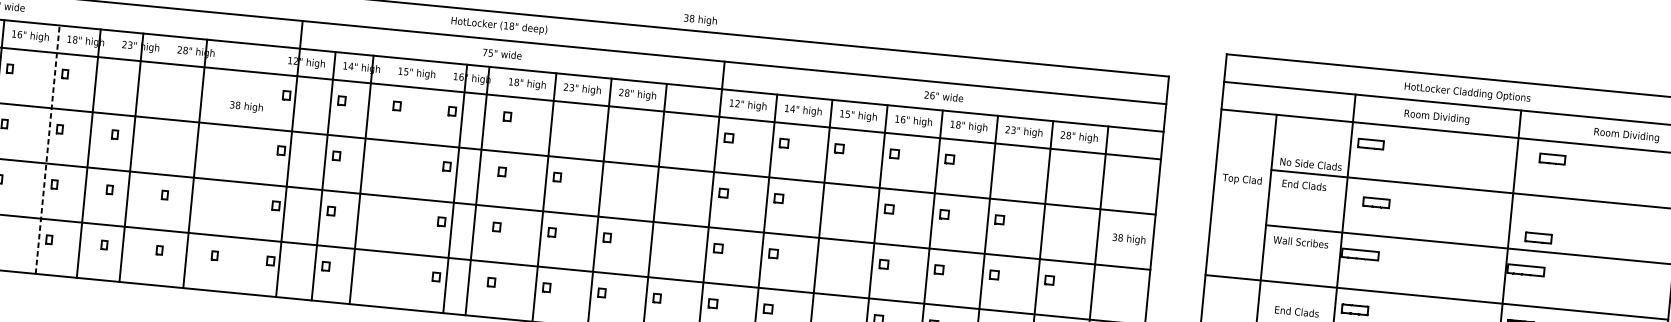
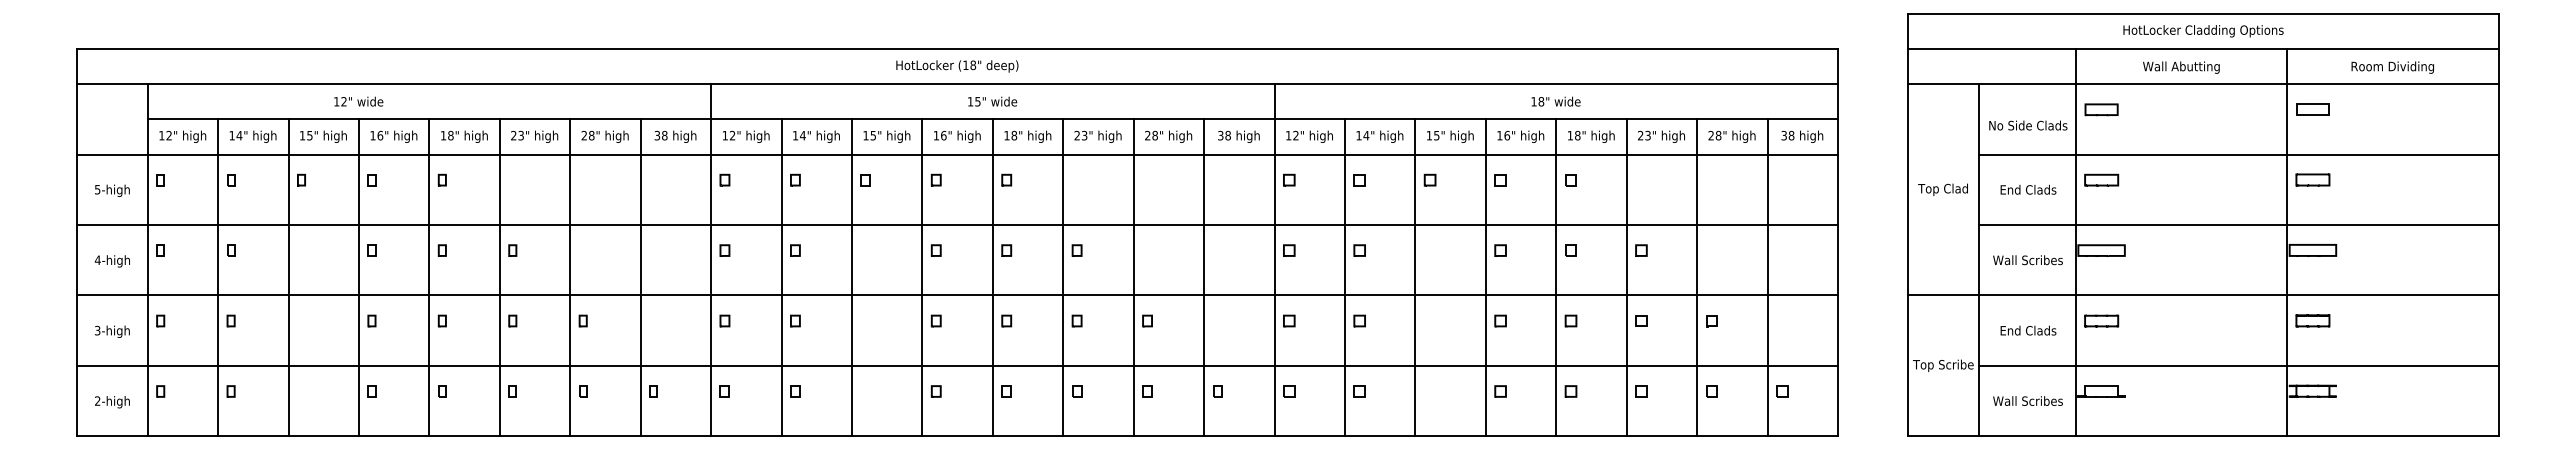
text: (700, 20) -> (1238, 136), moved
text: (499, 26) -> (957, 66), moved
text: (485, 52) -> (970, 101), 75" -> 15"
text: (1467, 93) -> (2203, 31), moved
text: (929, 95) -> (1537, 101), 26" -> 18"
text: (246, 106) -> (675, 136), moved
text: (1436, 117) -> (2181, 67), Room Dividing -> Wall Abutting
text: (1626, 135) -> (2392, 67), moved
line: (47, 149) -> (429, 277), dashed -> solid
line: (88, 153) -> (499, 277), moved
line: (131, 157) -> (570, 277), moved
line: (289, 159) -> (711, 260), moved
part: (1552, 159) -> (2312, 109), moved
line: (195, 163) -> (640, 277), moved
text: (1311, 164) -> (2028, 125), moved
line: (361, 179) -> (851, 277), moved
text: (1241, 179) -> (1942, 189), moved
text: (1304, 185) -> (2028, 189), moved
line: (455, 188) -> (922, 277), moved
line: (477, 190) -> (992, 277), moved
part: (1376, 202) -> (2101, 179), moved
part: (1538, 237) -> (2312, 179), moved
text: (1129, 239) -> (1802, 136), moved
text: (1300, 242) -> (2027, 260), moved

